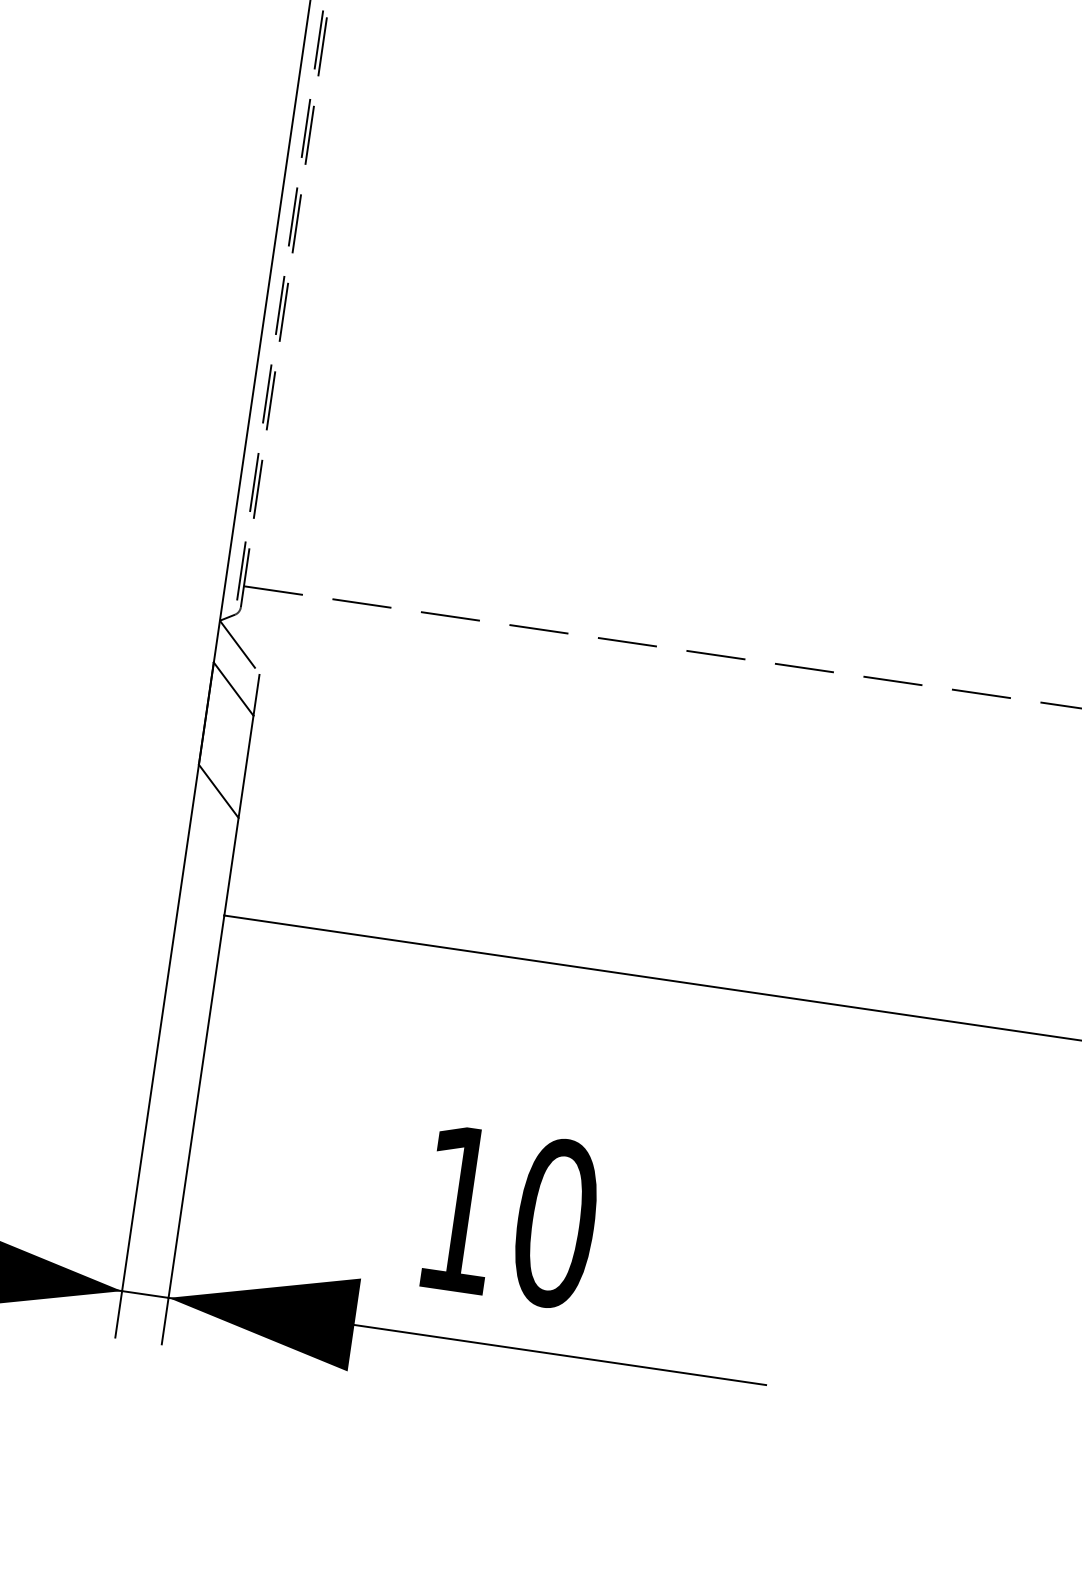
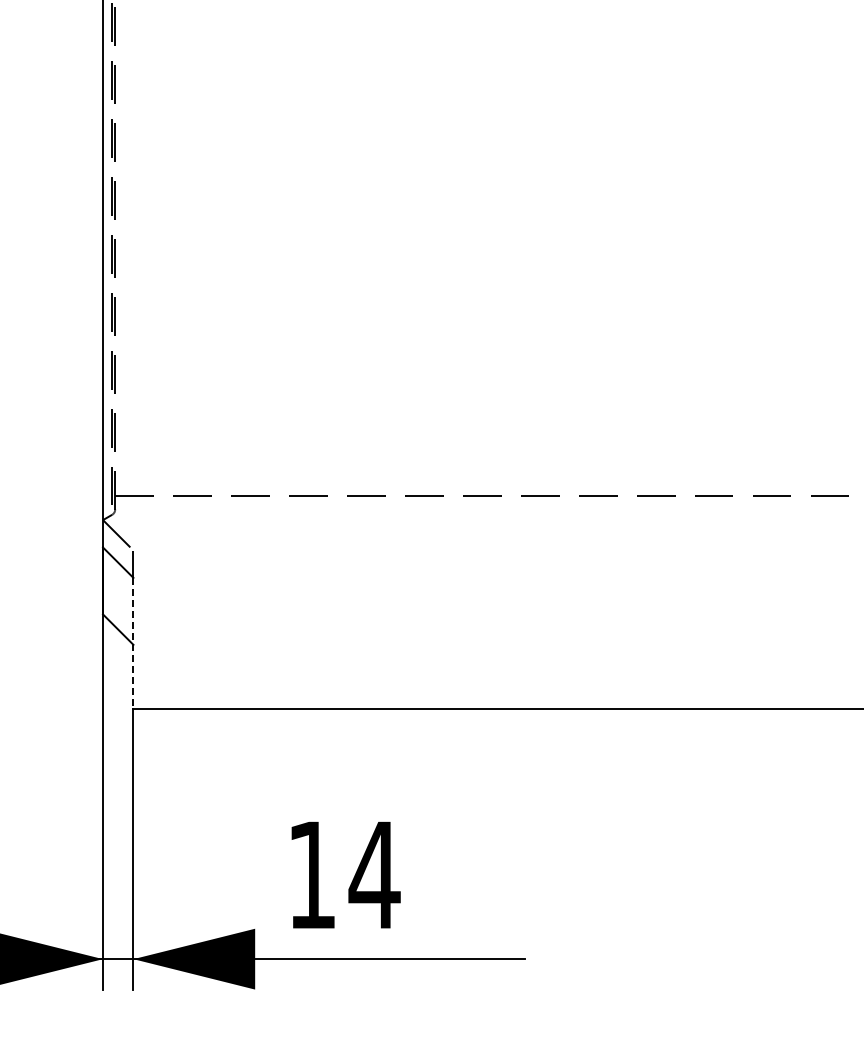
line: (238, 815) -> (133, 643), solid -> dashed
text: (555, 1223) -> (374, 875), 10 -> 14

